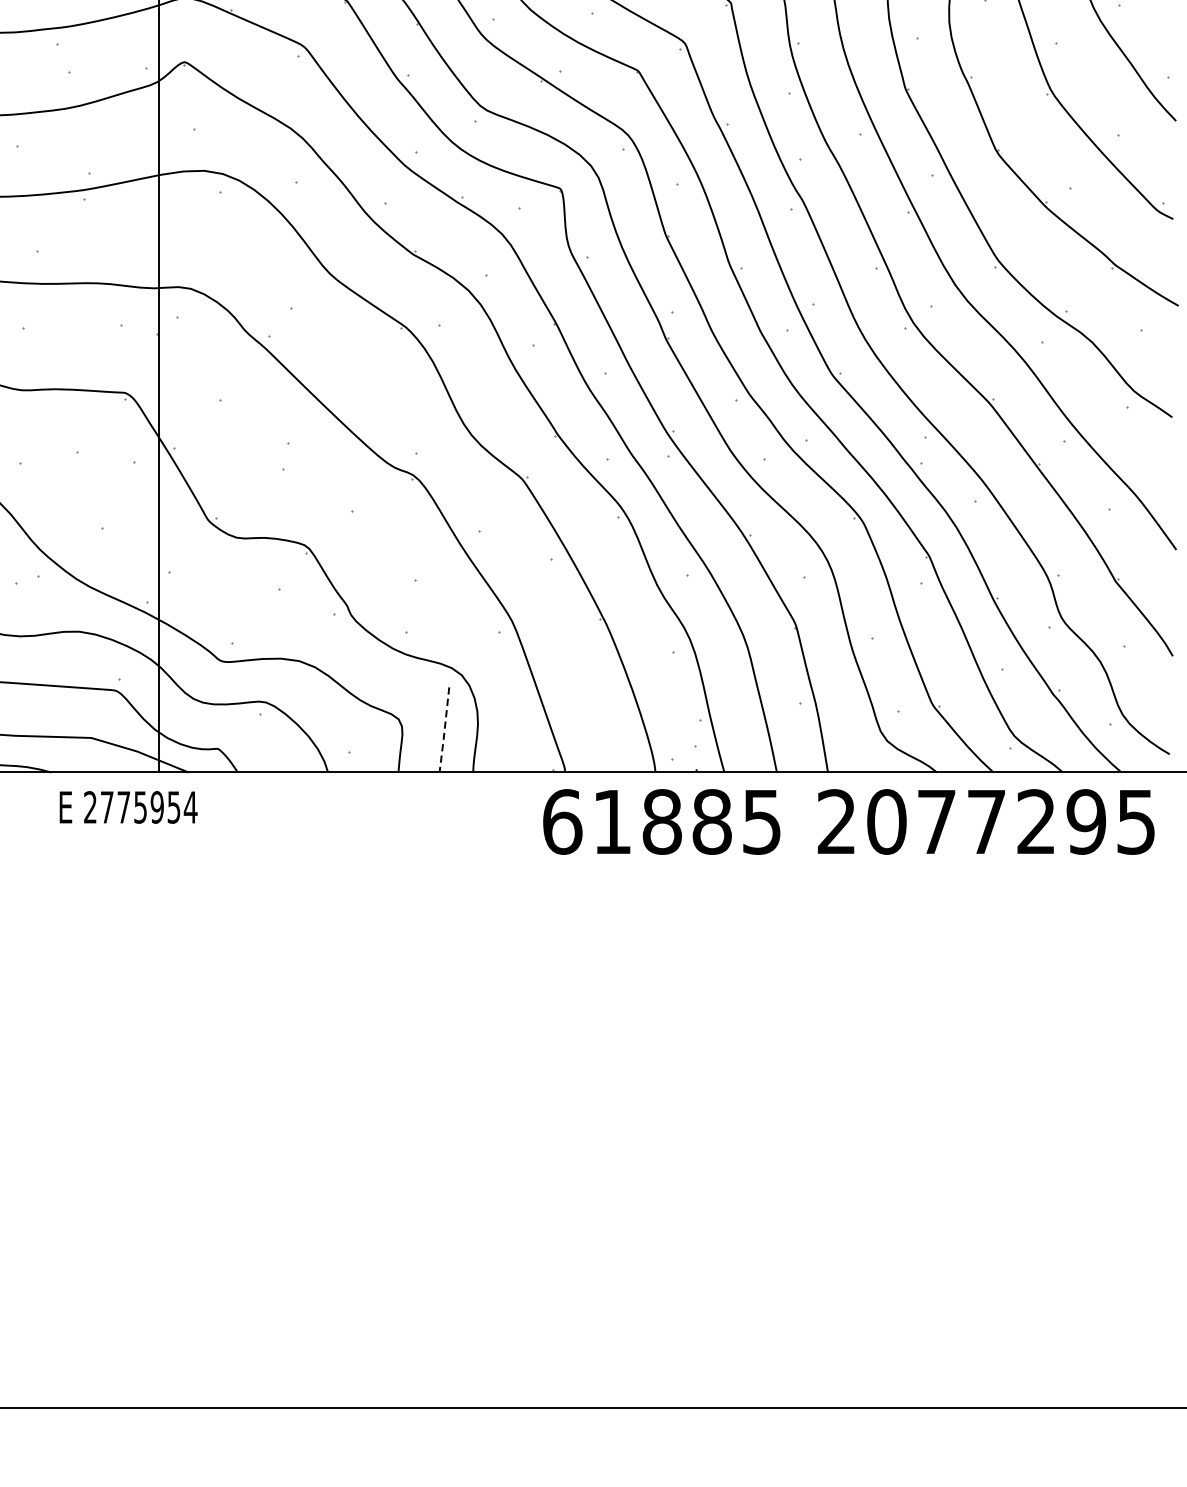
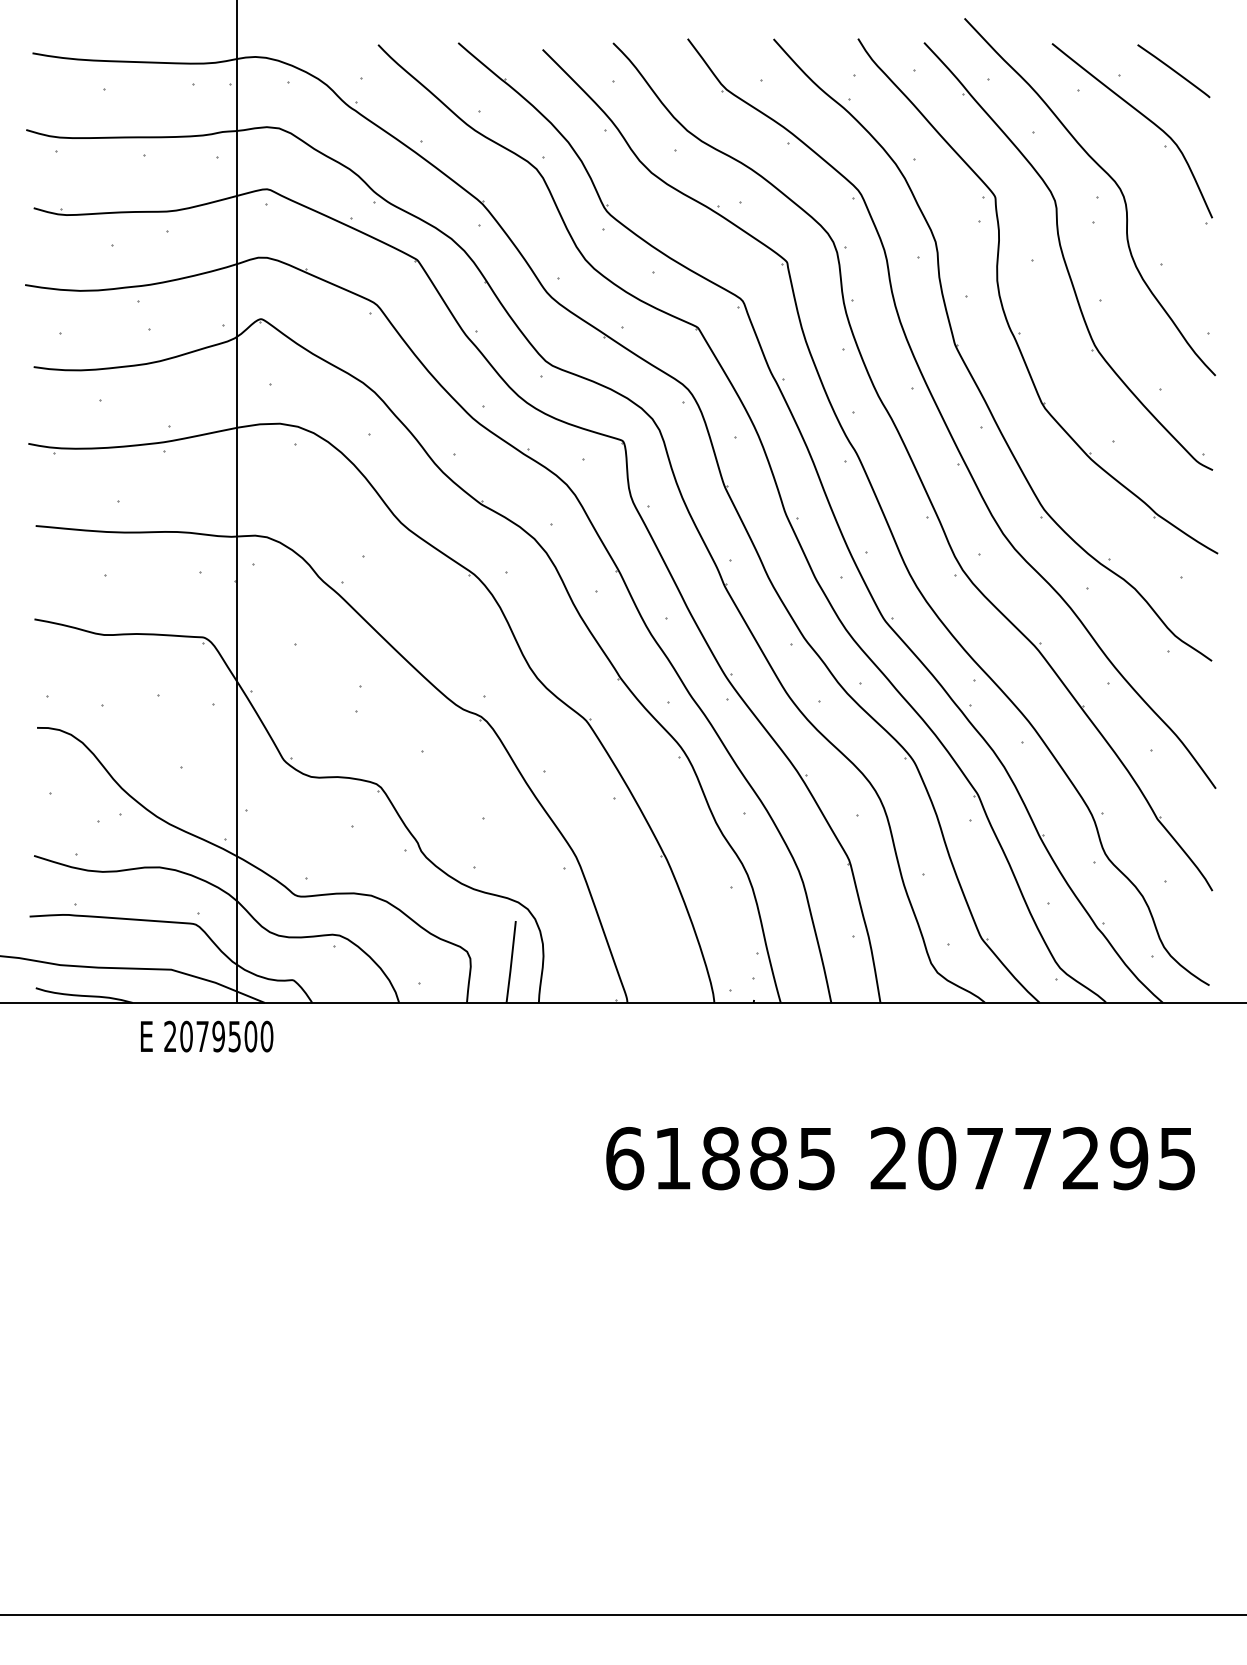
line: (444, 730) -> (511, 962), dashed -> solid
text: (148, 807) -> (226, 1036), 2775954 -> 2079500
text: (848, 821) -> (900, 1158), moved

